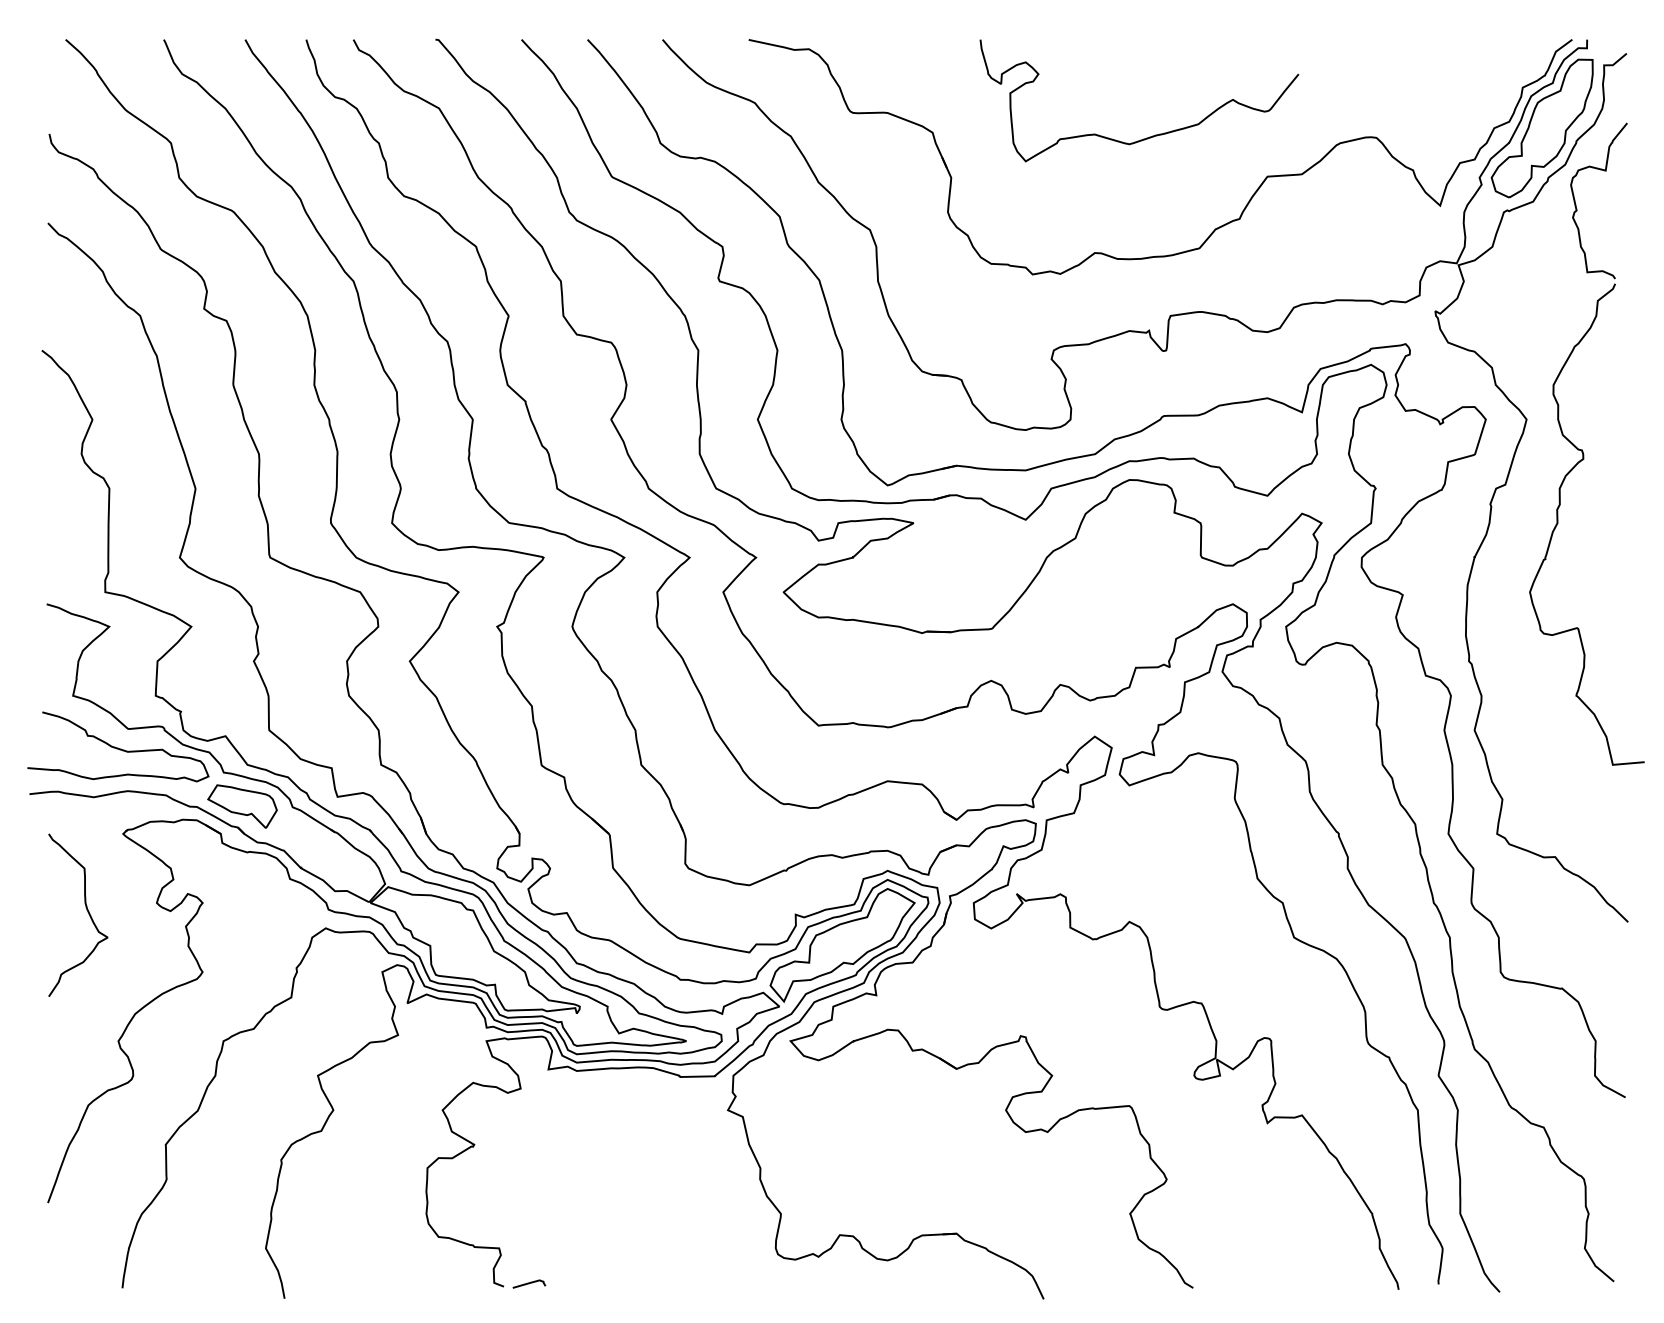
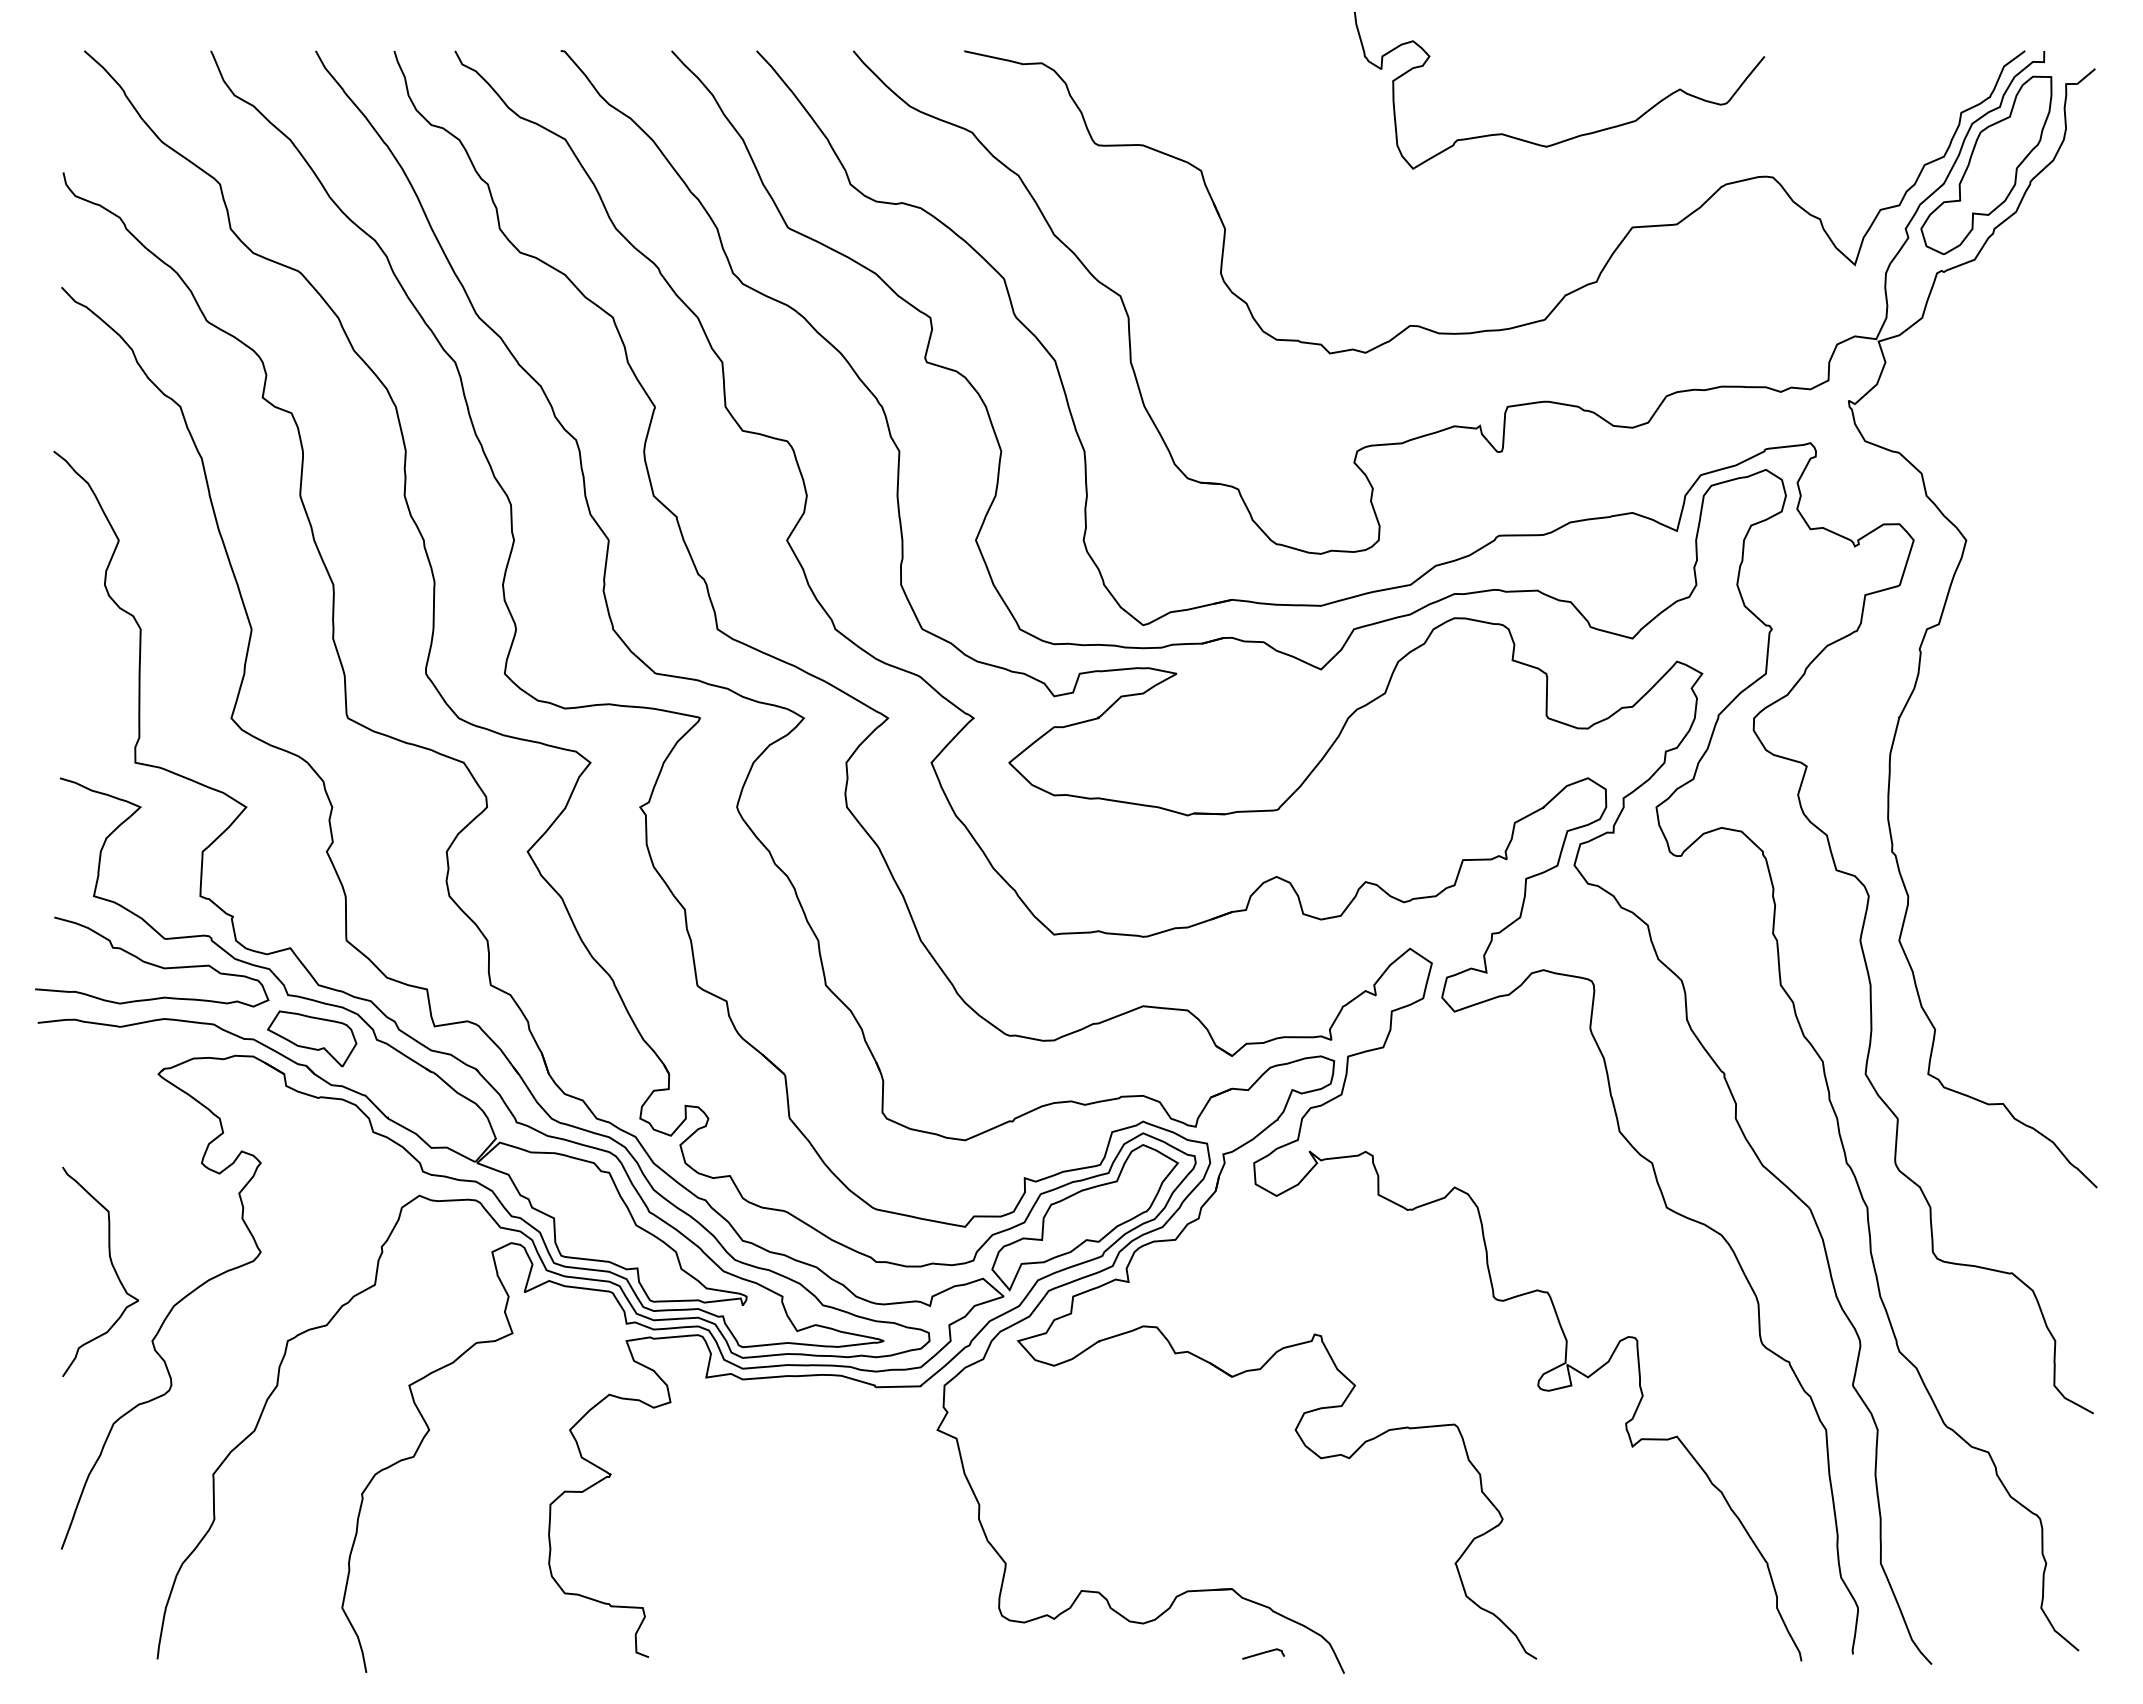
curve: (1151, 136) -> (1574, 136), moved
part: (1582, 449) -> (2038, 579), removed
curve: (86, 910) -> (111, 1265), moved
curve: (529, 1283) -> (1263, 1653), moved

